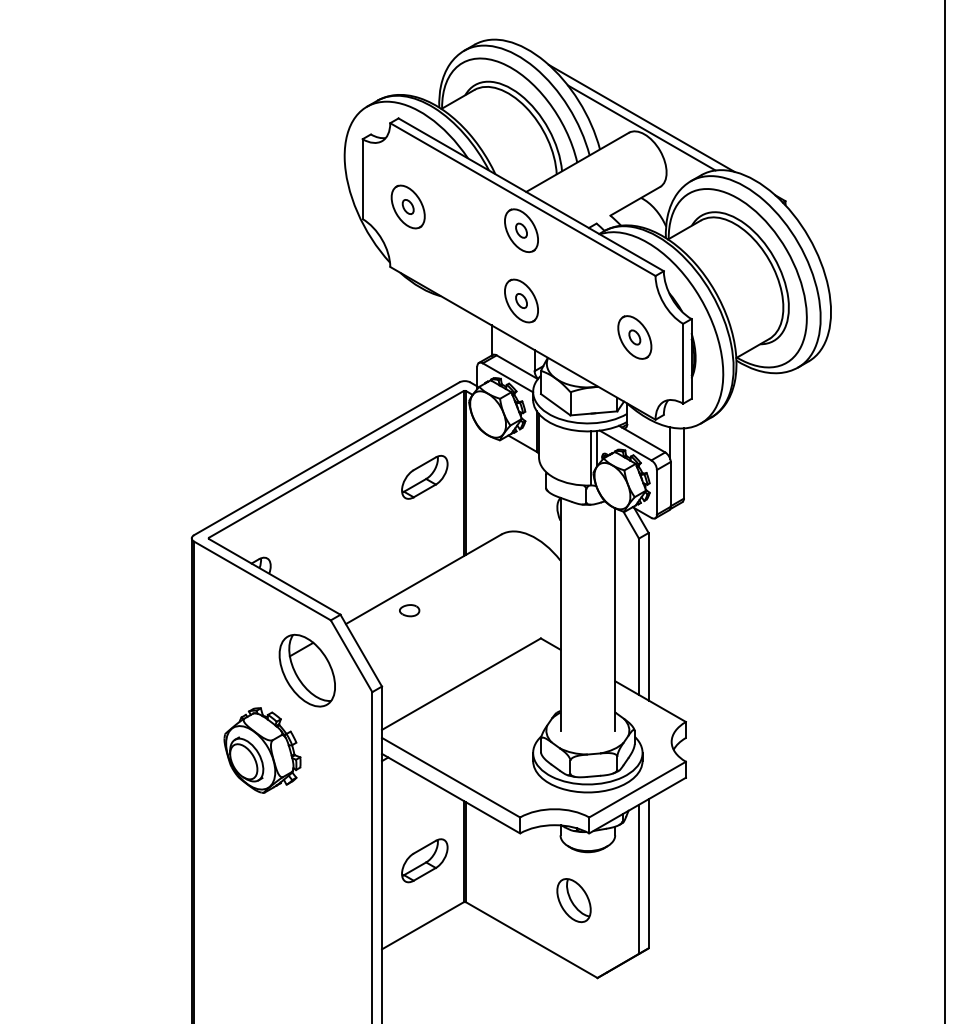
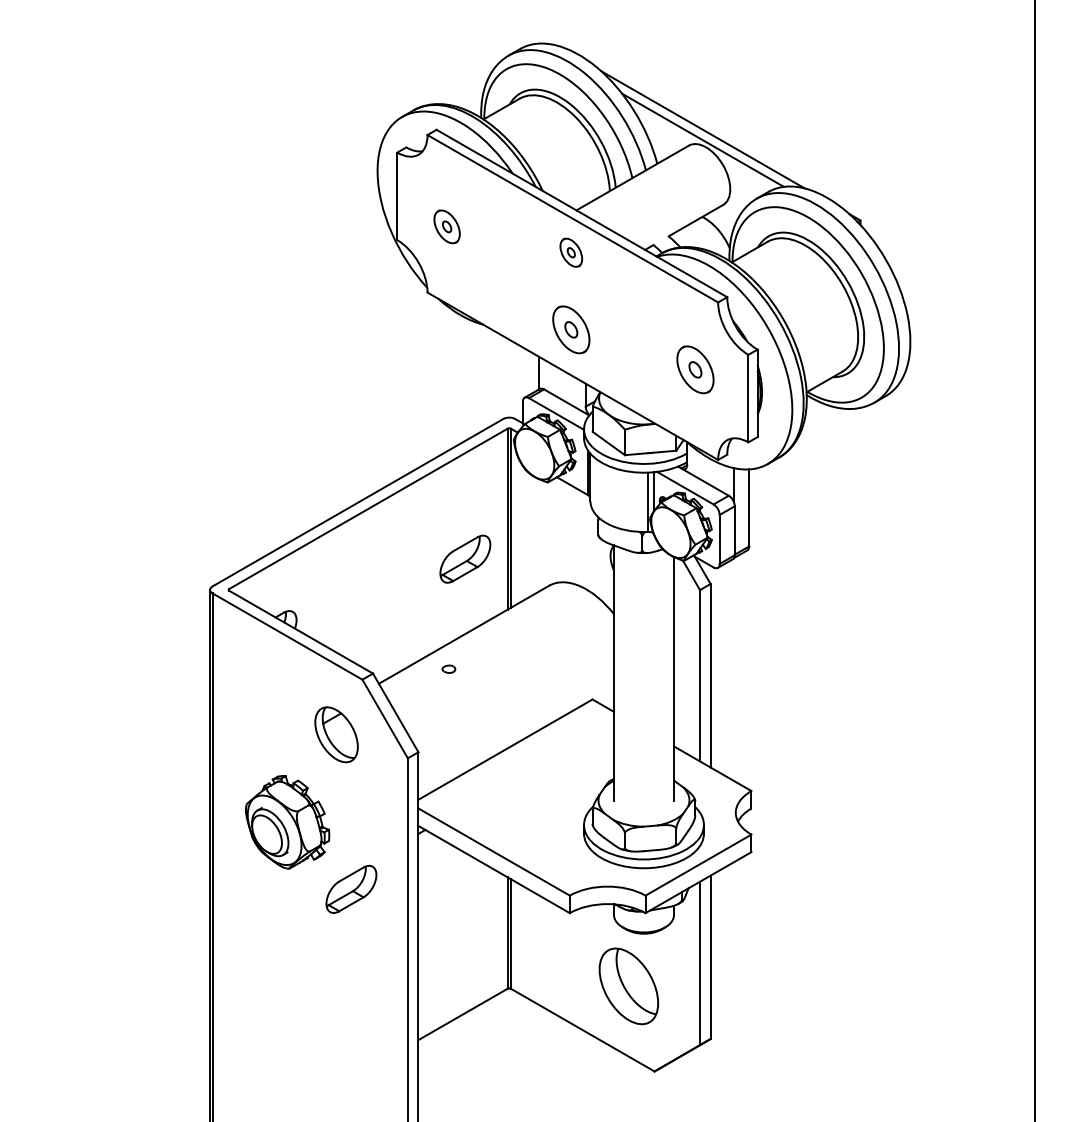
part: (407, 206) -> (446, 226), size x0.7
part: (521, 230) -> (571, 252), size x0.6
part: (424, 476) -> (465, 558), moved
part: (409, 610) -> (448, 668), size x0.6
part: (306, 670) -> (335, 734), size x0.7
part: (424, 860) -> (351, 889), moved
part: (573, 900) -> (628, 986), size x1.6

